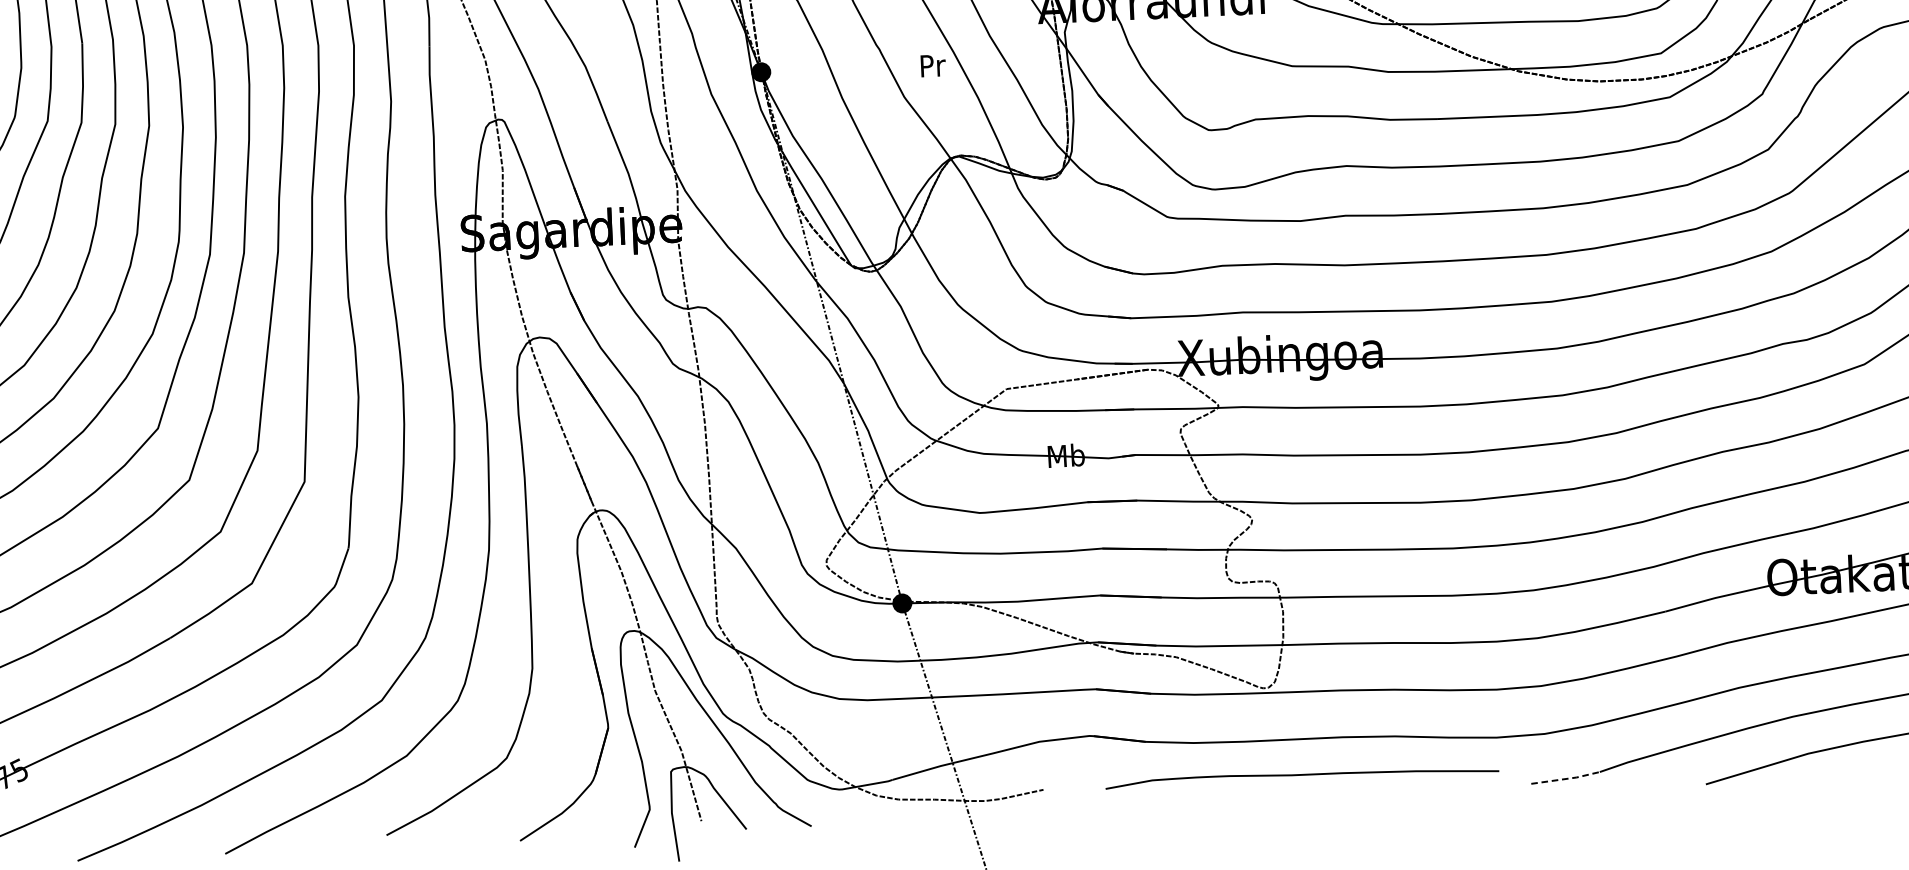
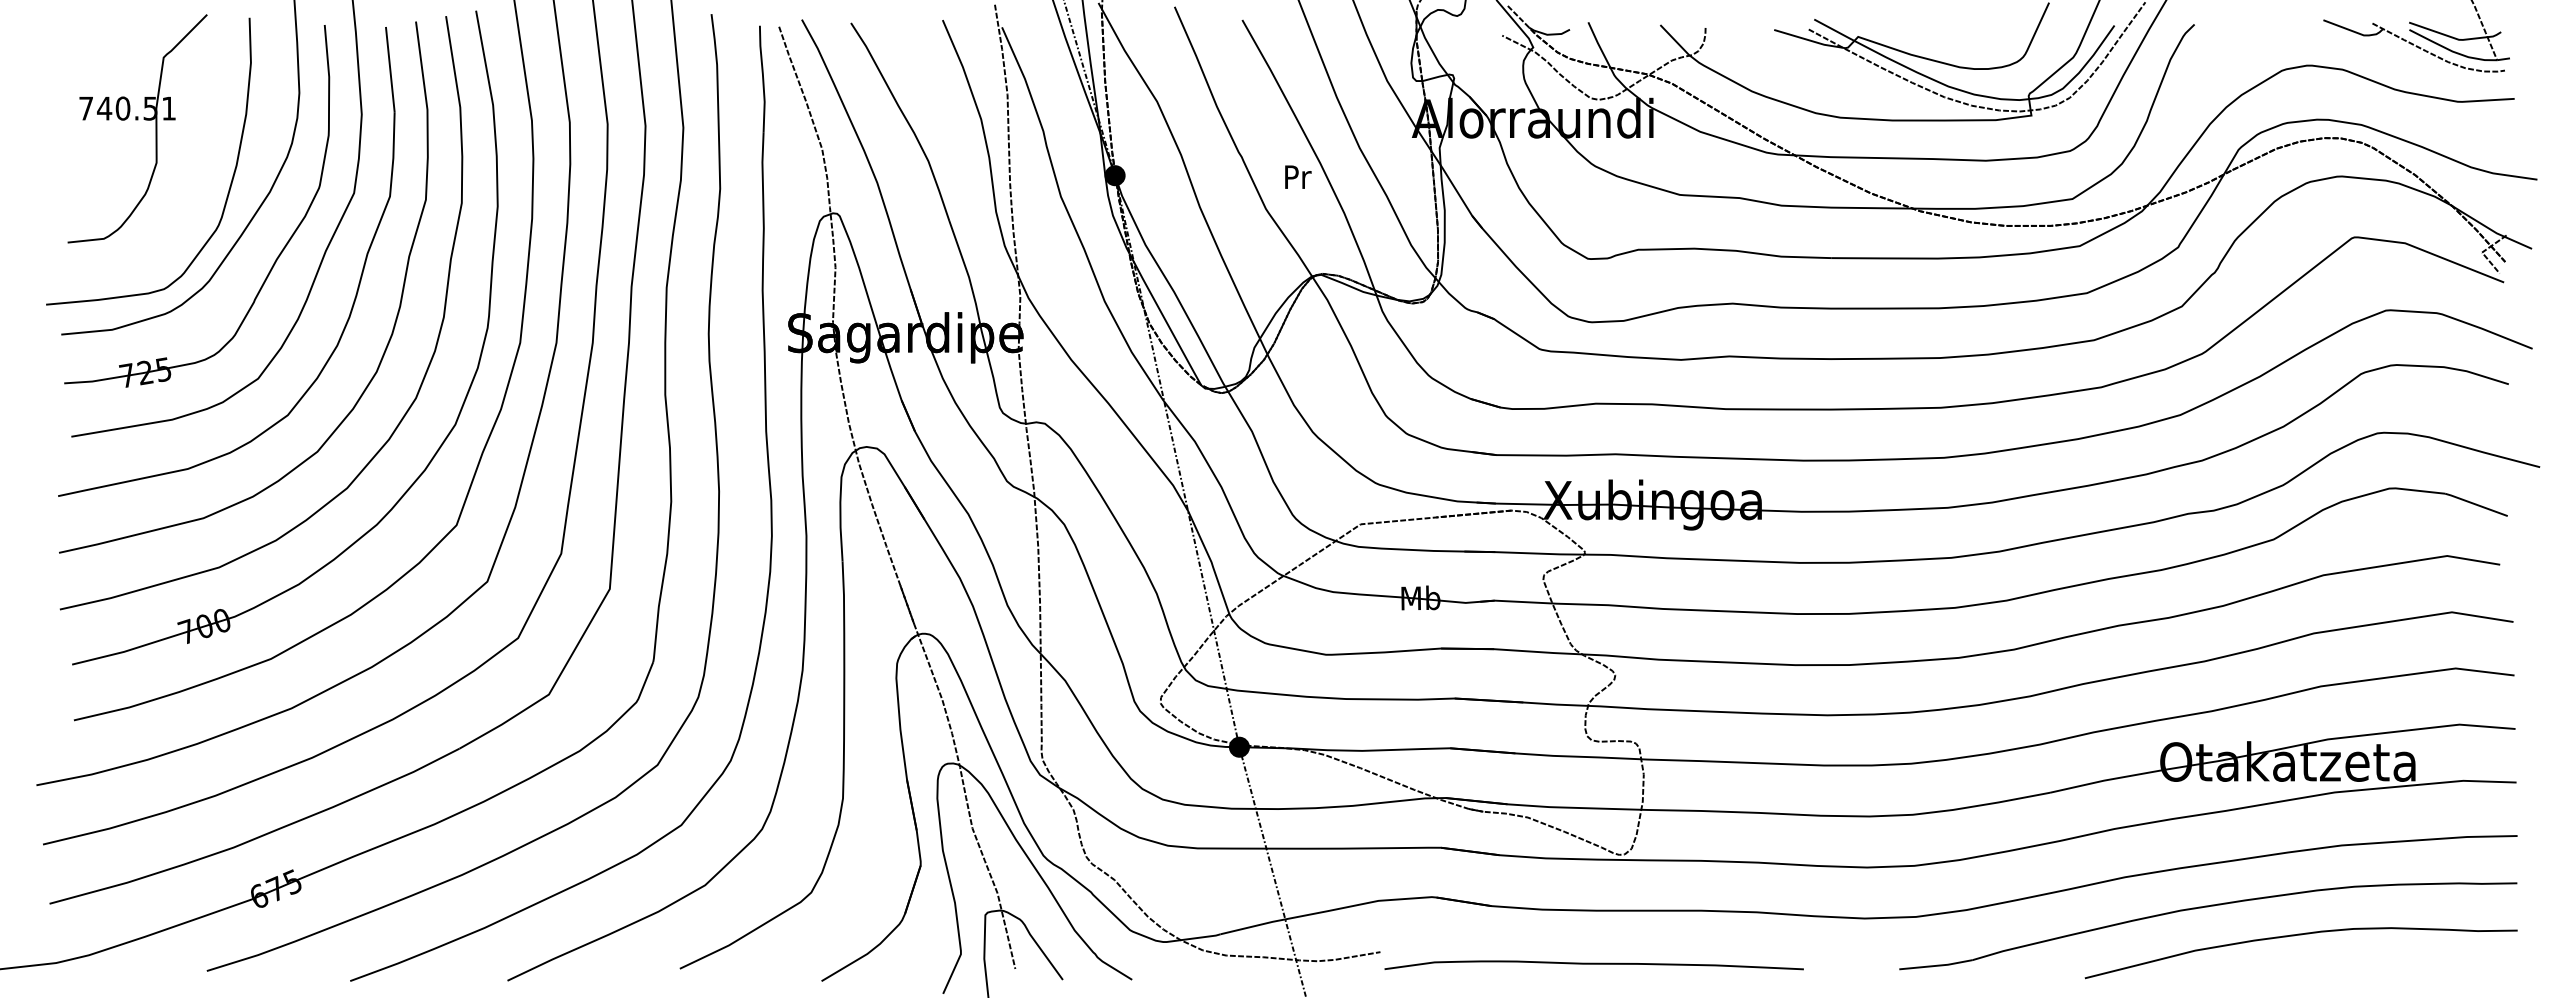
curve: (1301, 775) -> (1593, 964), moved
line: (1566, 778) -> (1937, 965), dashed -> solid

